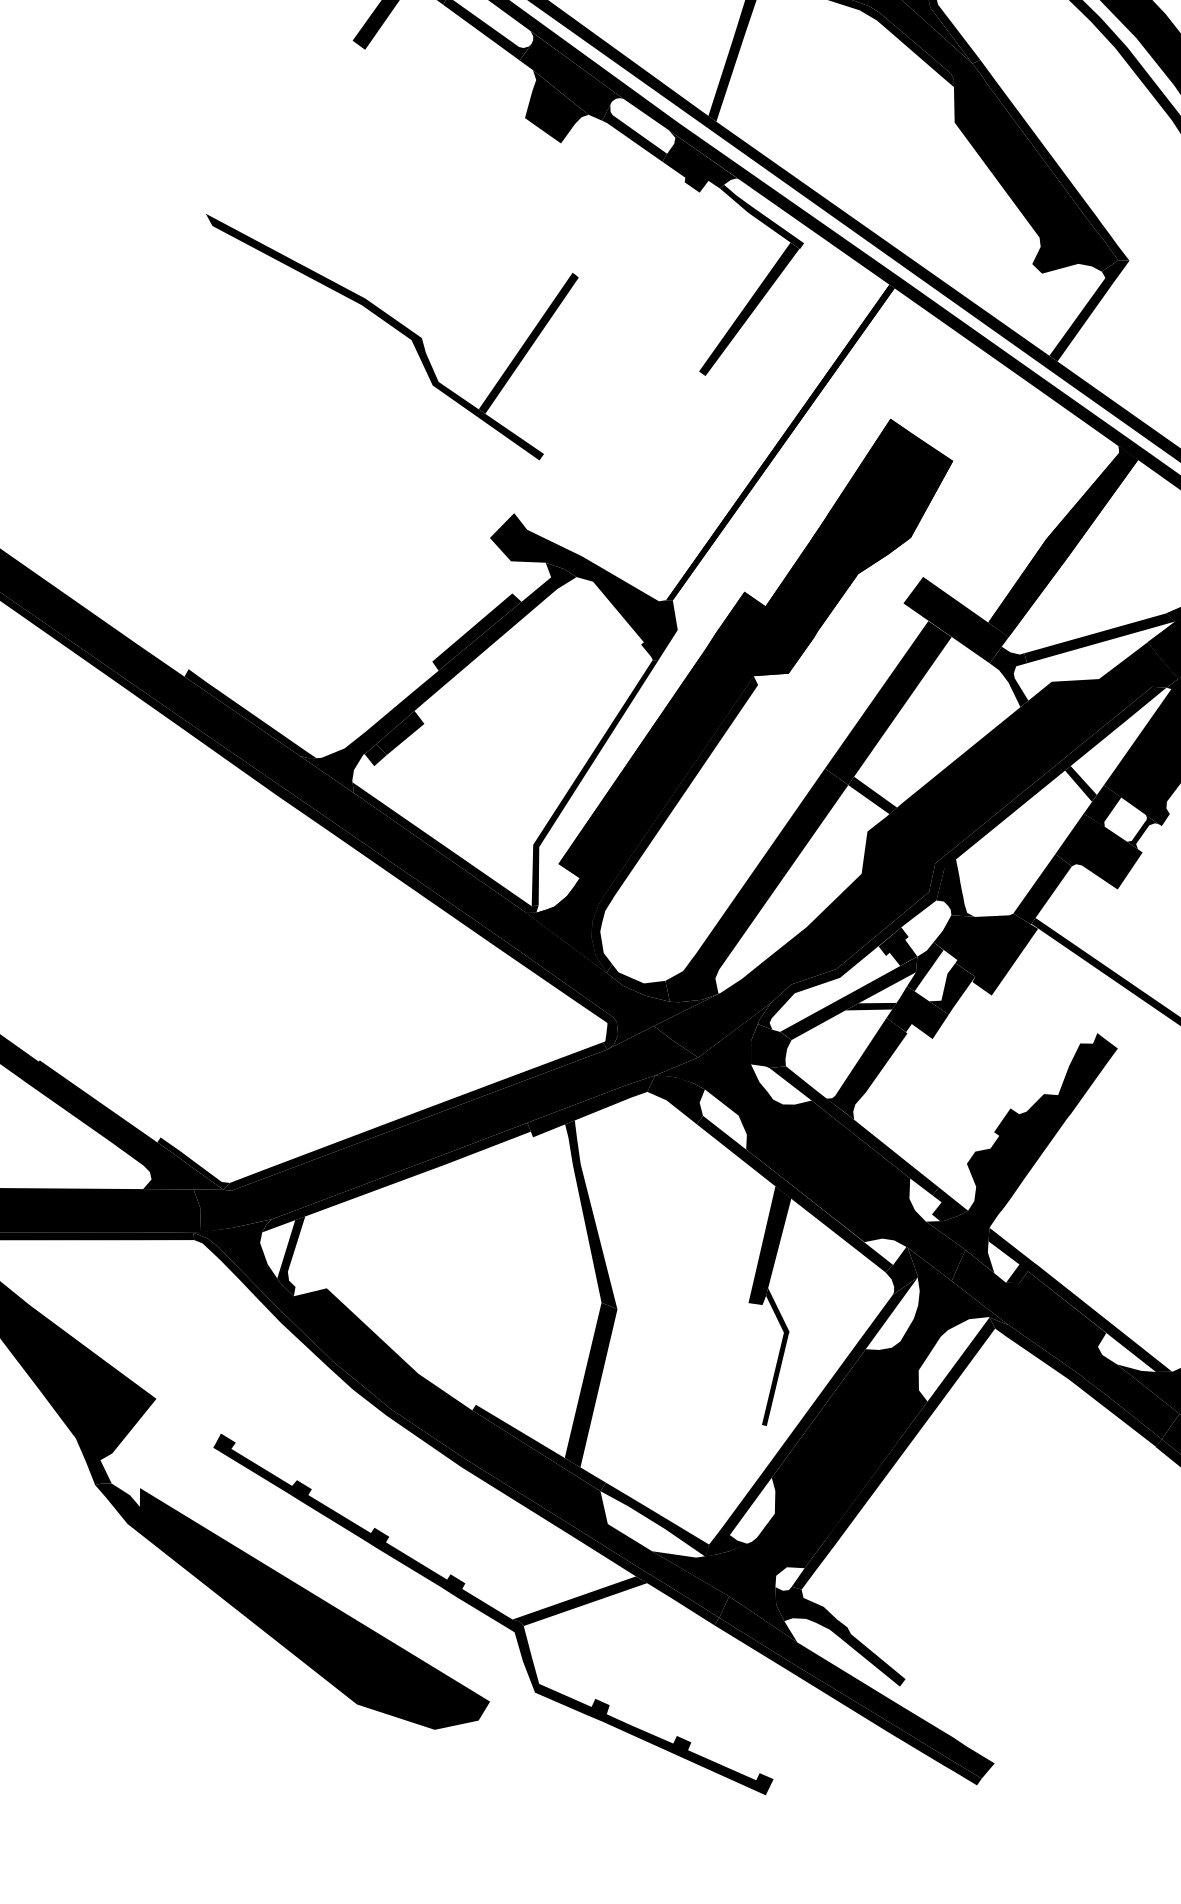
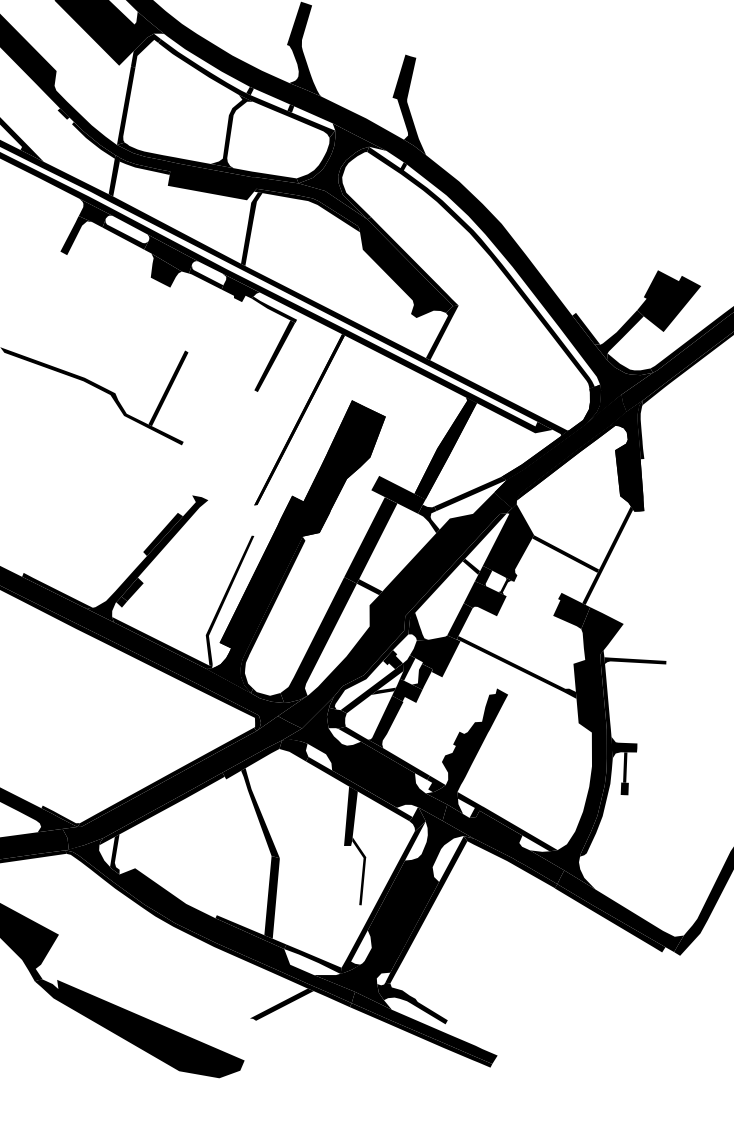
fill: (581, 586) -> (211, 504), removed
fill: (492, 1614) -> (239, 1017), removed

